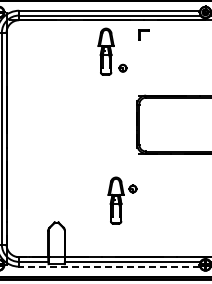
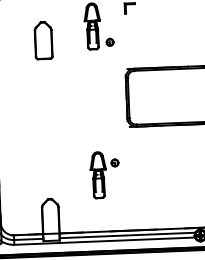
part: (56, 63) -> (43, 40), added
part: (122, 200) -> (104, 174), moved
line: (109, 266) -> (104, 240), dashed -> solid

